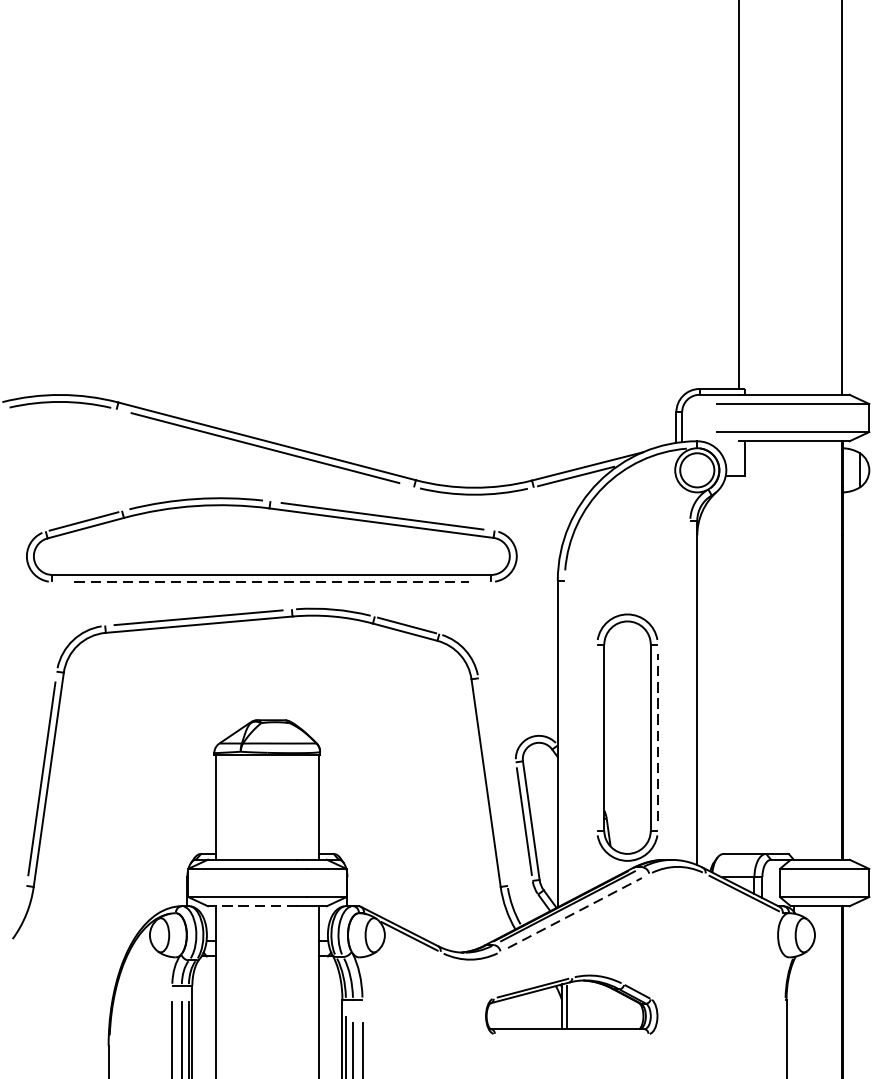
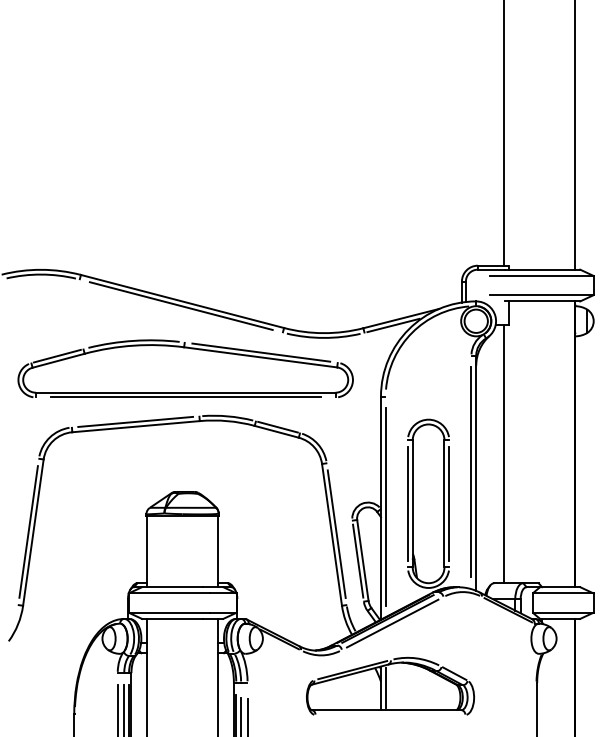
line: (271, 581) -> (185, 397), dashed -> solid
line: (738, 665) -> (504, 454), added
line: (690, 691) -> (471, 472), added
line: (596, 737) -> (407, 503), added
line: (658, 737) -> (449, 503), dashed -> solid
line: (564, 741) -> (385, 506), added
line: (492, 782) -> (336, 534), added
line: (252, 905) -> (172, 618), dashed -> solid
line: (574, 912) -> (392, 623), dashed -> solid
part: (571, 1003) -> (390, 685), size x1.43

